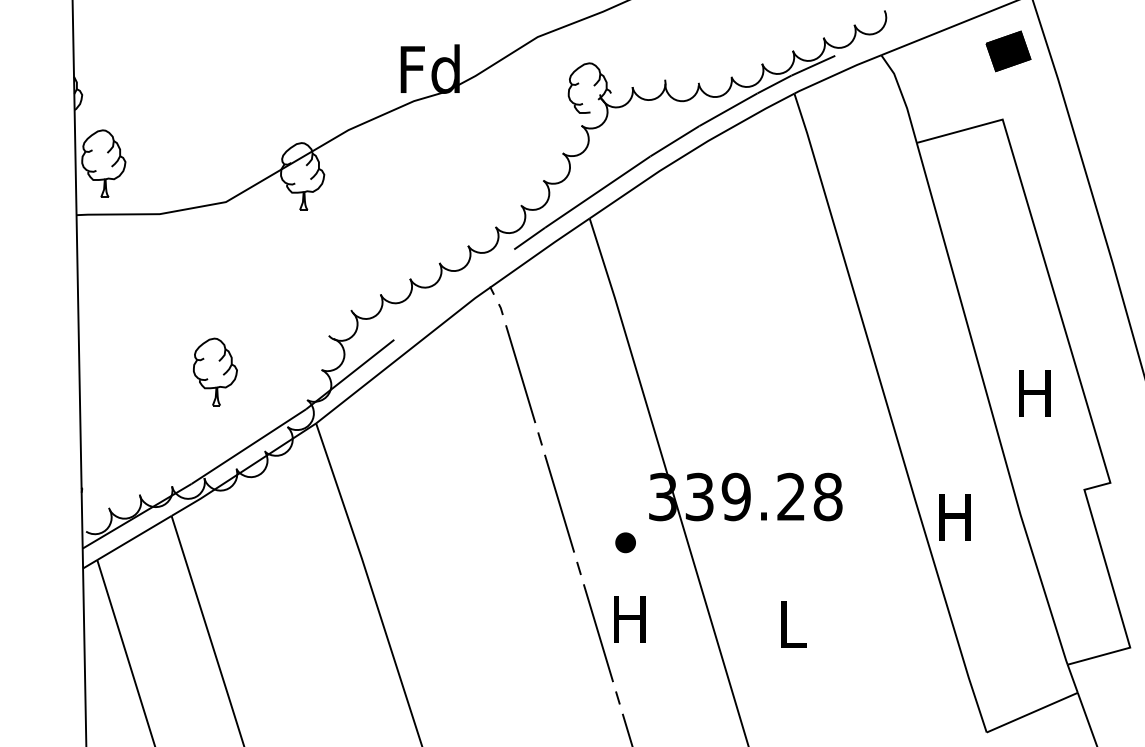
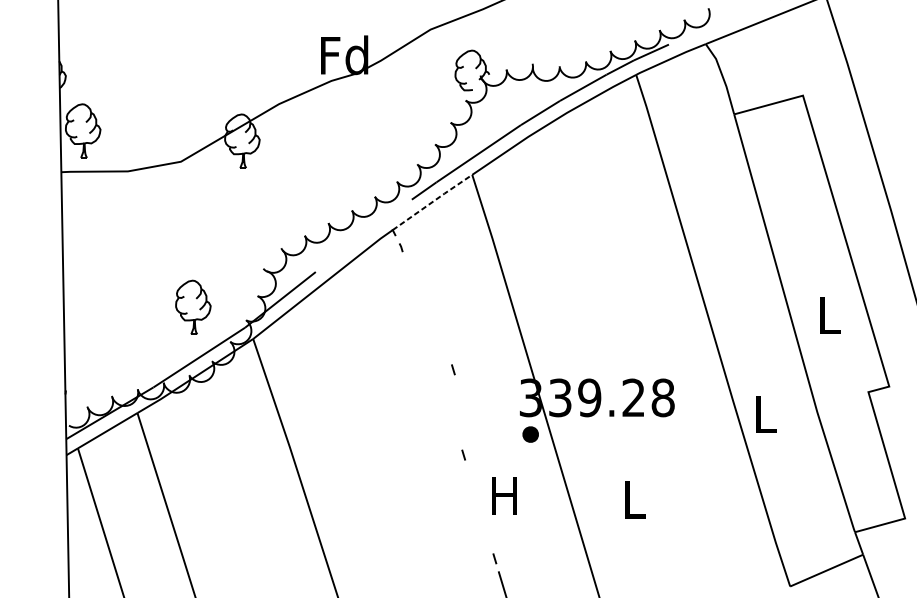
part: (1008, 51) -> (807, 41), removed
line: (540, 252) -> (432, 202), solid -> dashed
part: (215, 371) -> (193, 307), moved
line: (520, 374) -> (416, 299), removed
text: (1034, 393) -> (828, 315), H -> L
line: (539, 438) -> (452, 369), moved
line: (559, 503) -> (448, 403), removed
text: (954, 517) -> (764, 414), H -> L
part: (625, 542) -> (530, 434), moved
line: (598, 633) -> (479, 507), removed

